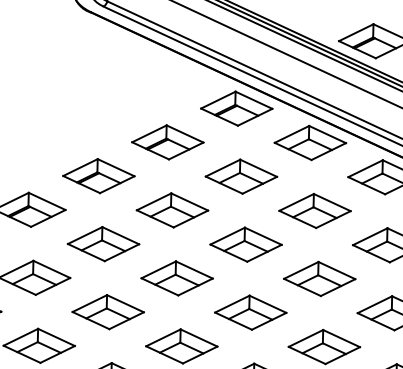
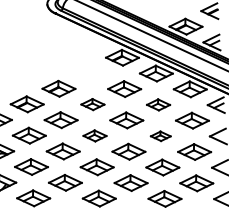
part: (167, 142) -> (90, 73), removed
part: (171, 210) -> (92, 104), size x0.7
part: (314, 210) -> (158, 104), size x0.7
part: (175, 277) -> (94, 135), size x0.7
part: (319, 279) -> (160, 136), size x0.6

